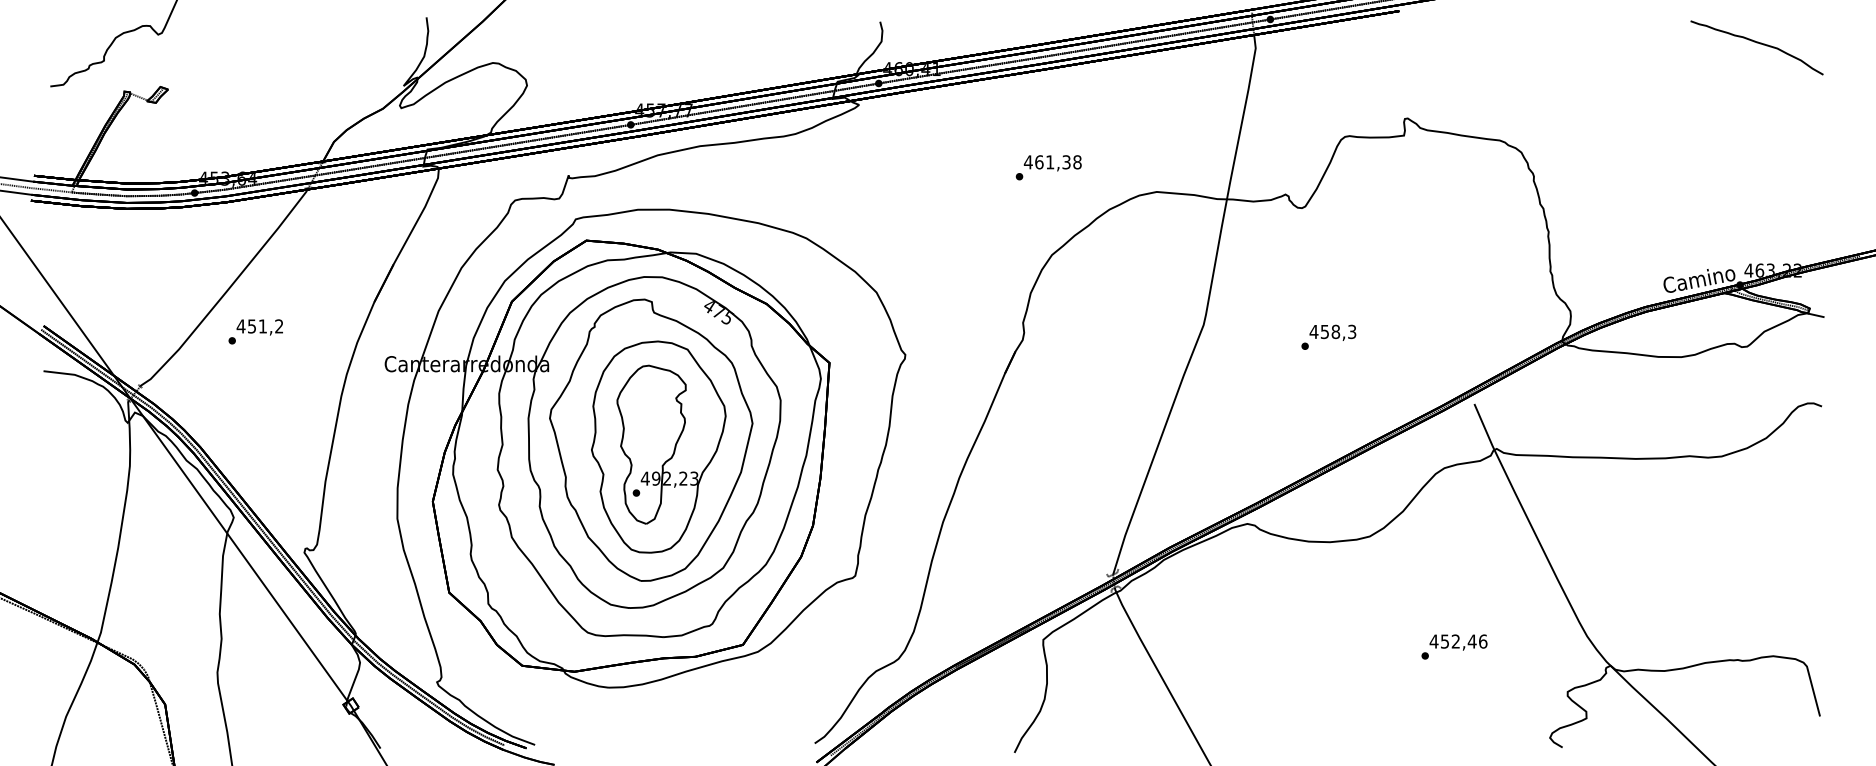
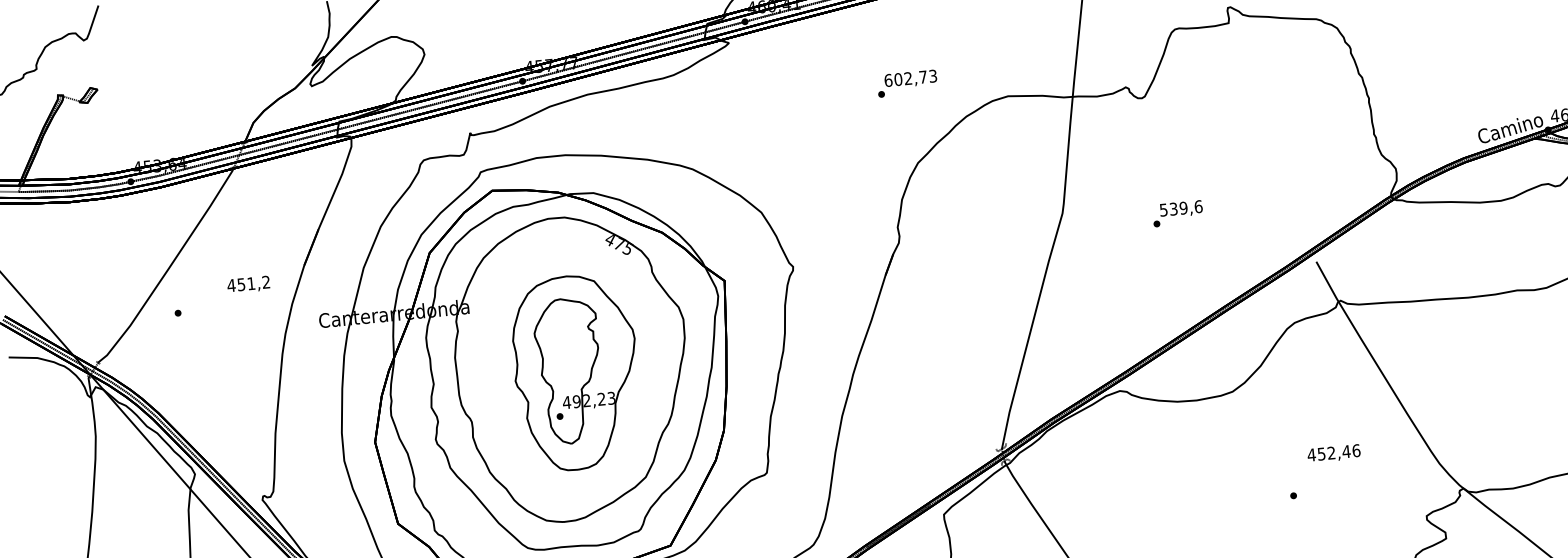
text: (1052, 162) -> (910, 78), 461,38 -> 602,73
text: (259, 327) -> (248, 284), moved
text: (1332, 331) -> (1180, 208), 458,3 -> 539,6
part: (651, 439) -> (569, 366), removed
text: (1458, 642) -> (1334, 453), moved

